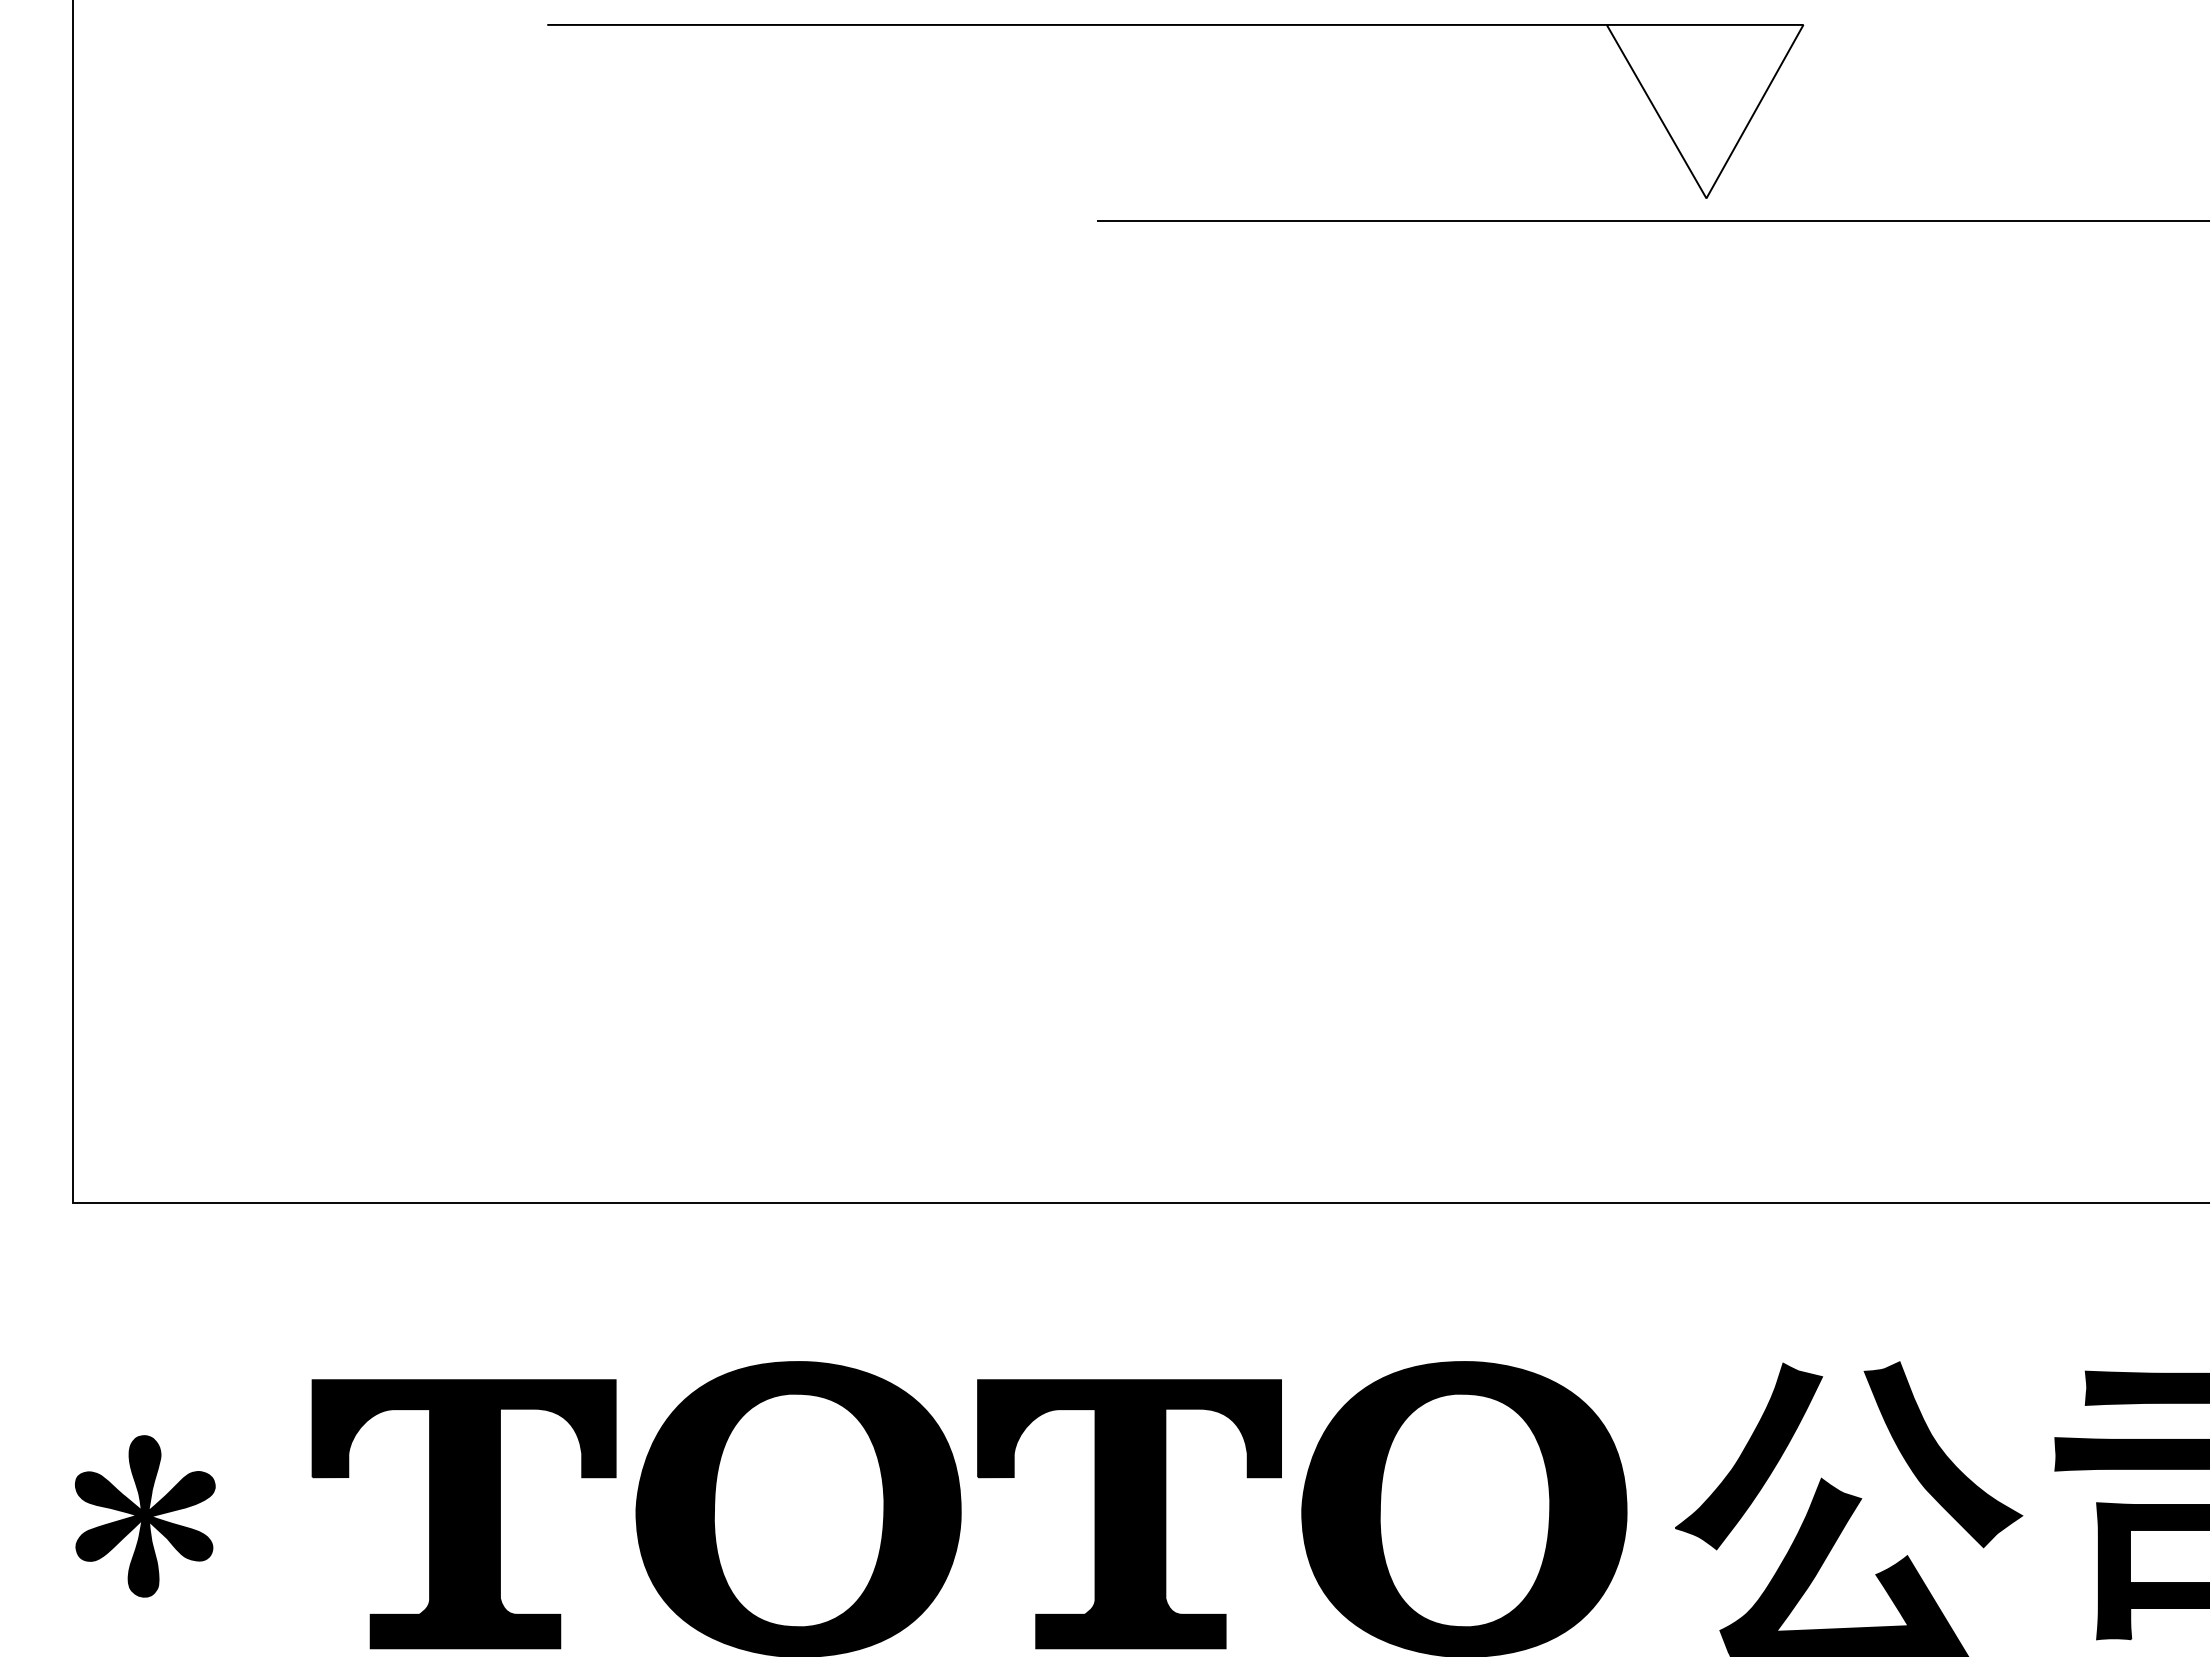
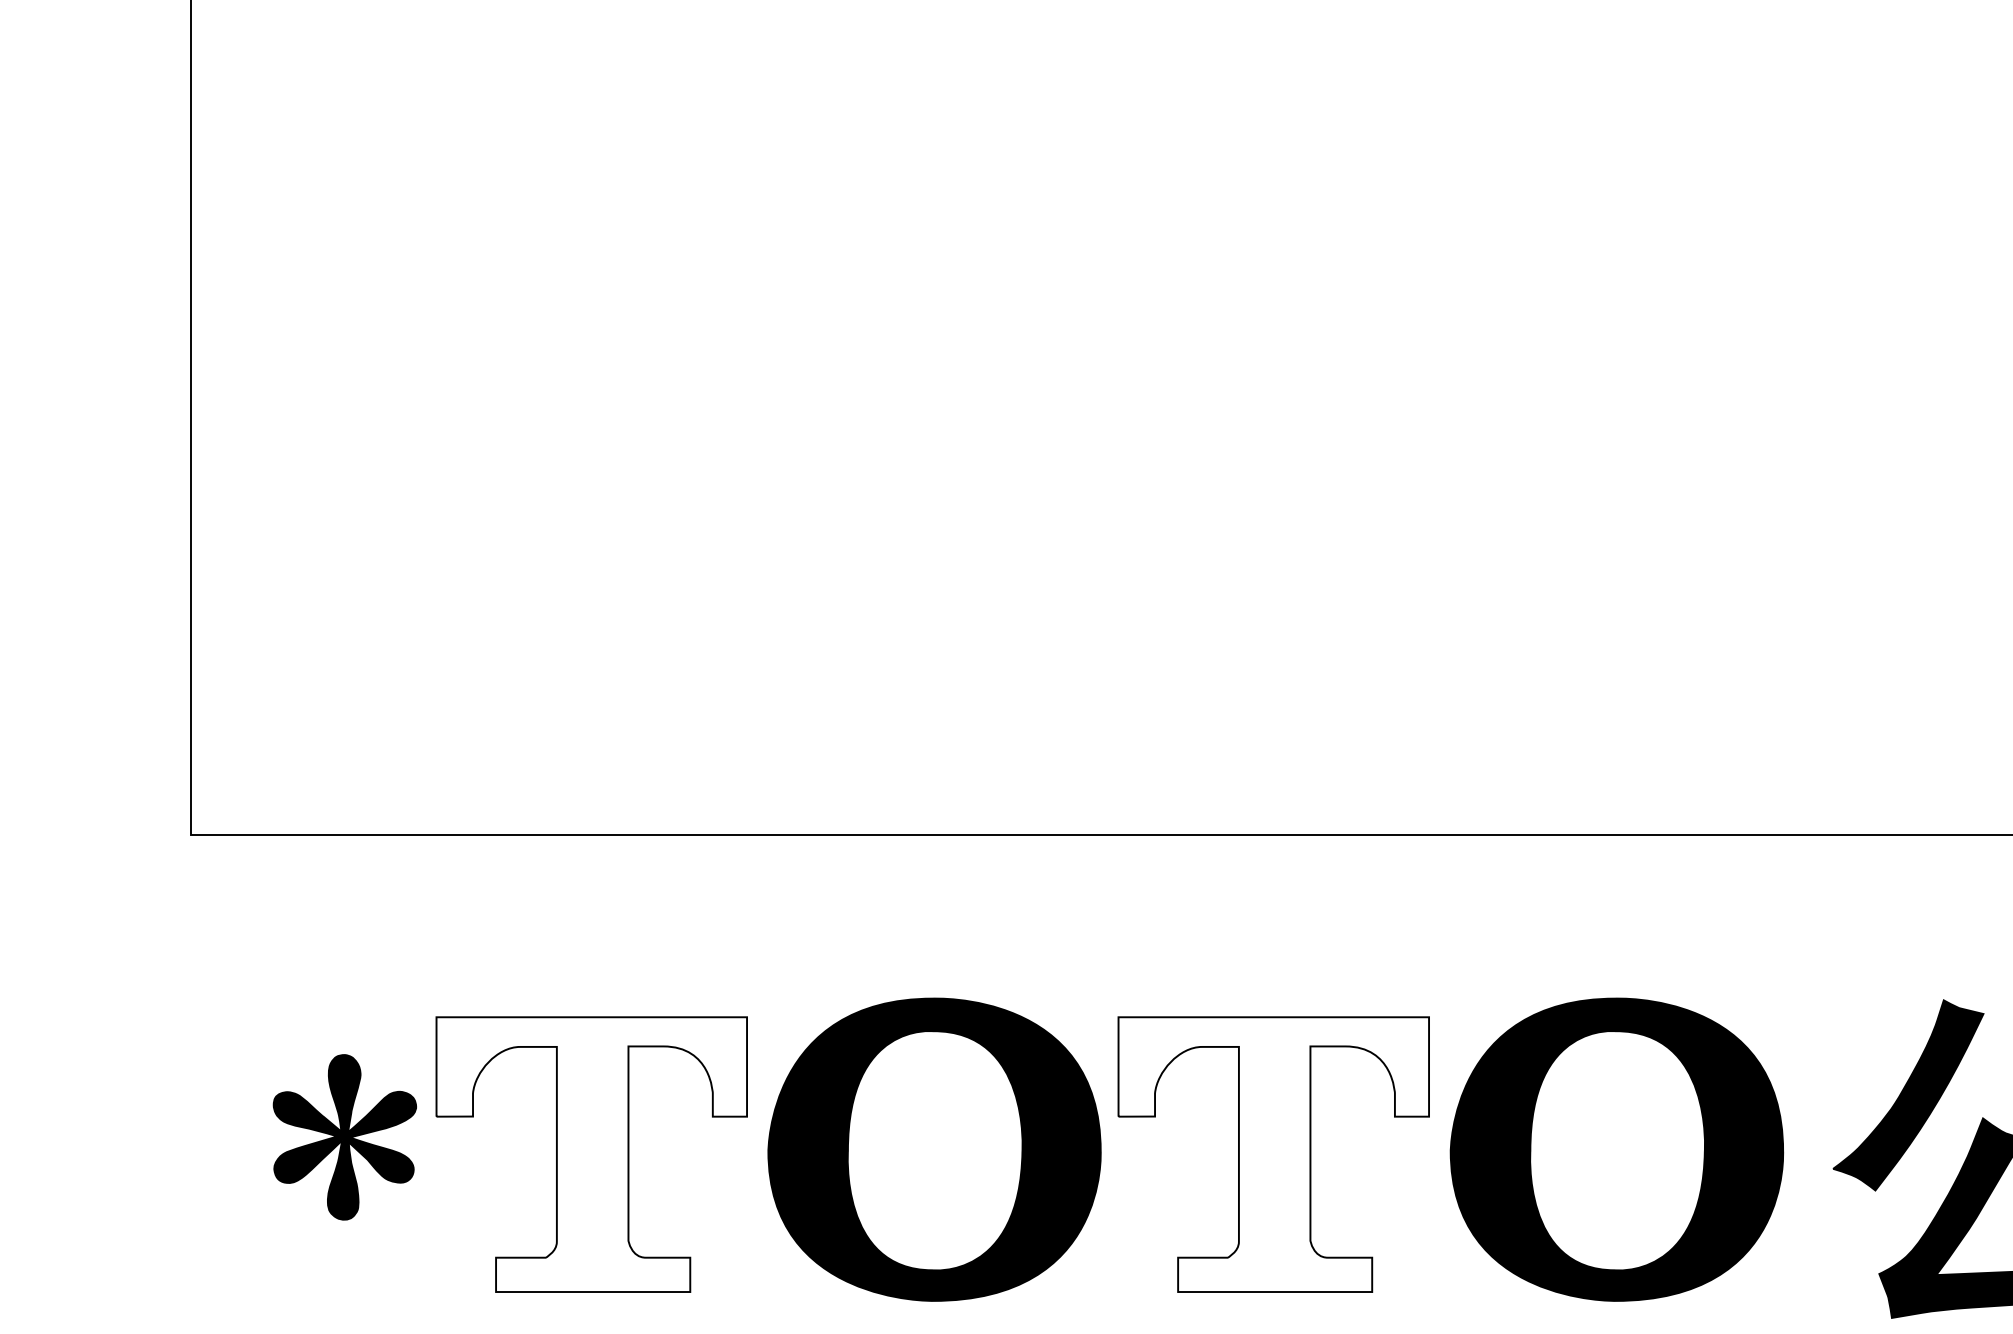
fill: (463, 1514) -> (591, 1154), removed
fill: (1129, 1514) -> (1273, 1154), removed
part: (145, 1516) -> (345, 1137), moved

